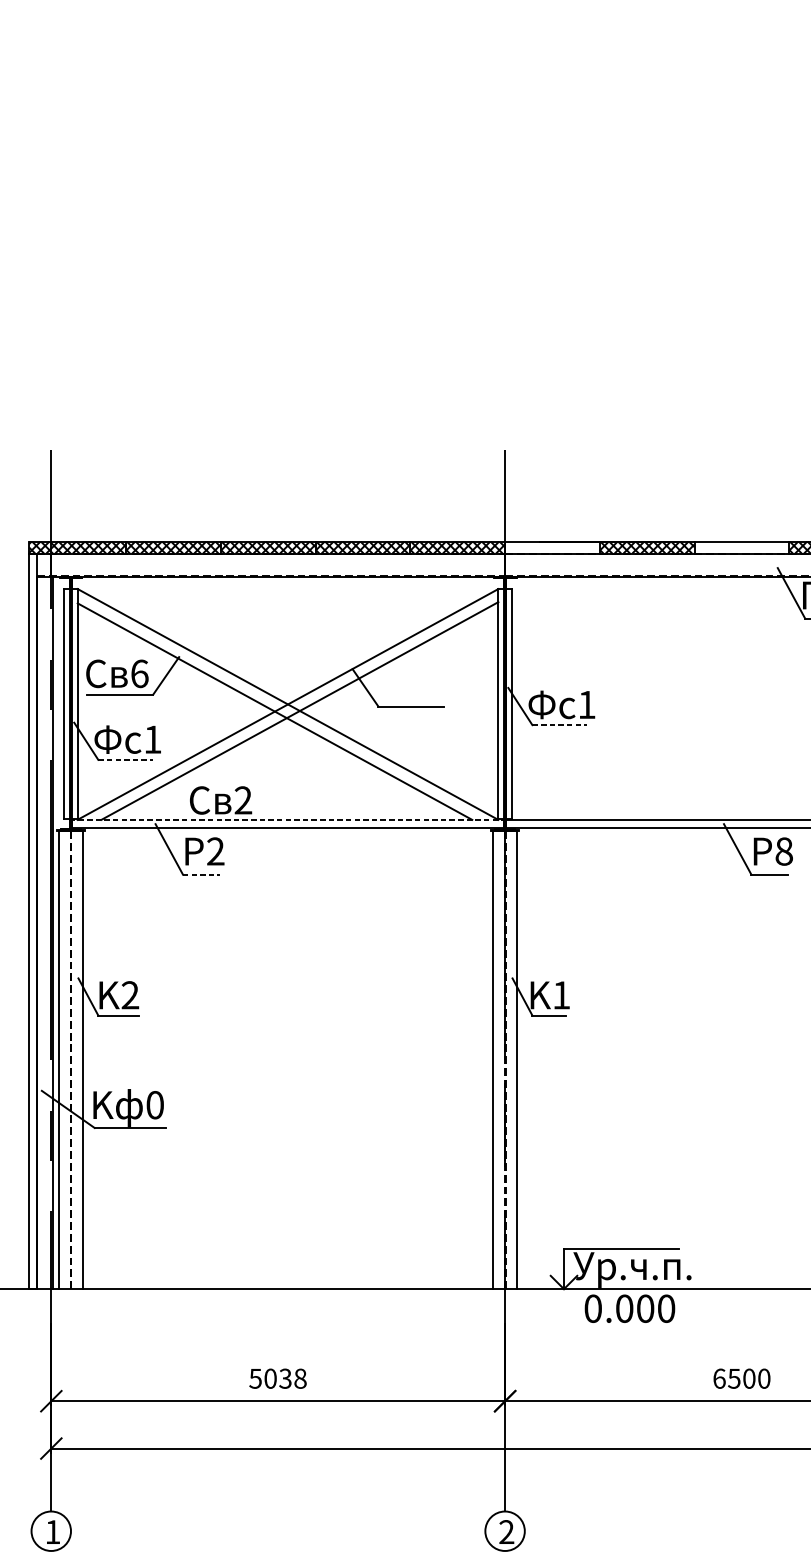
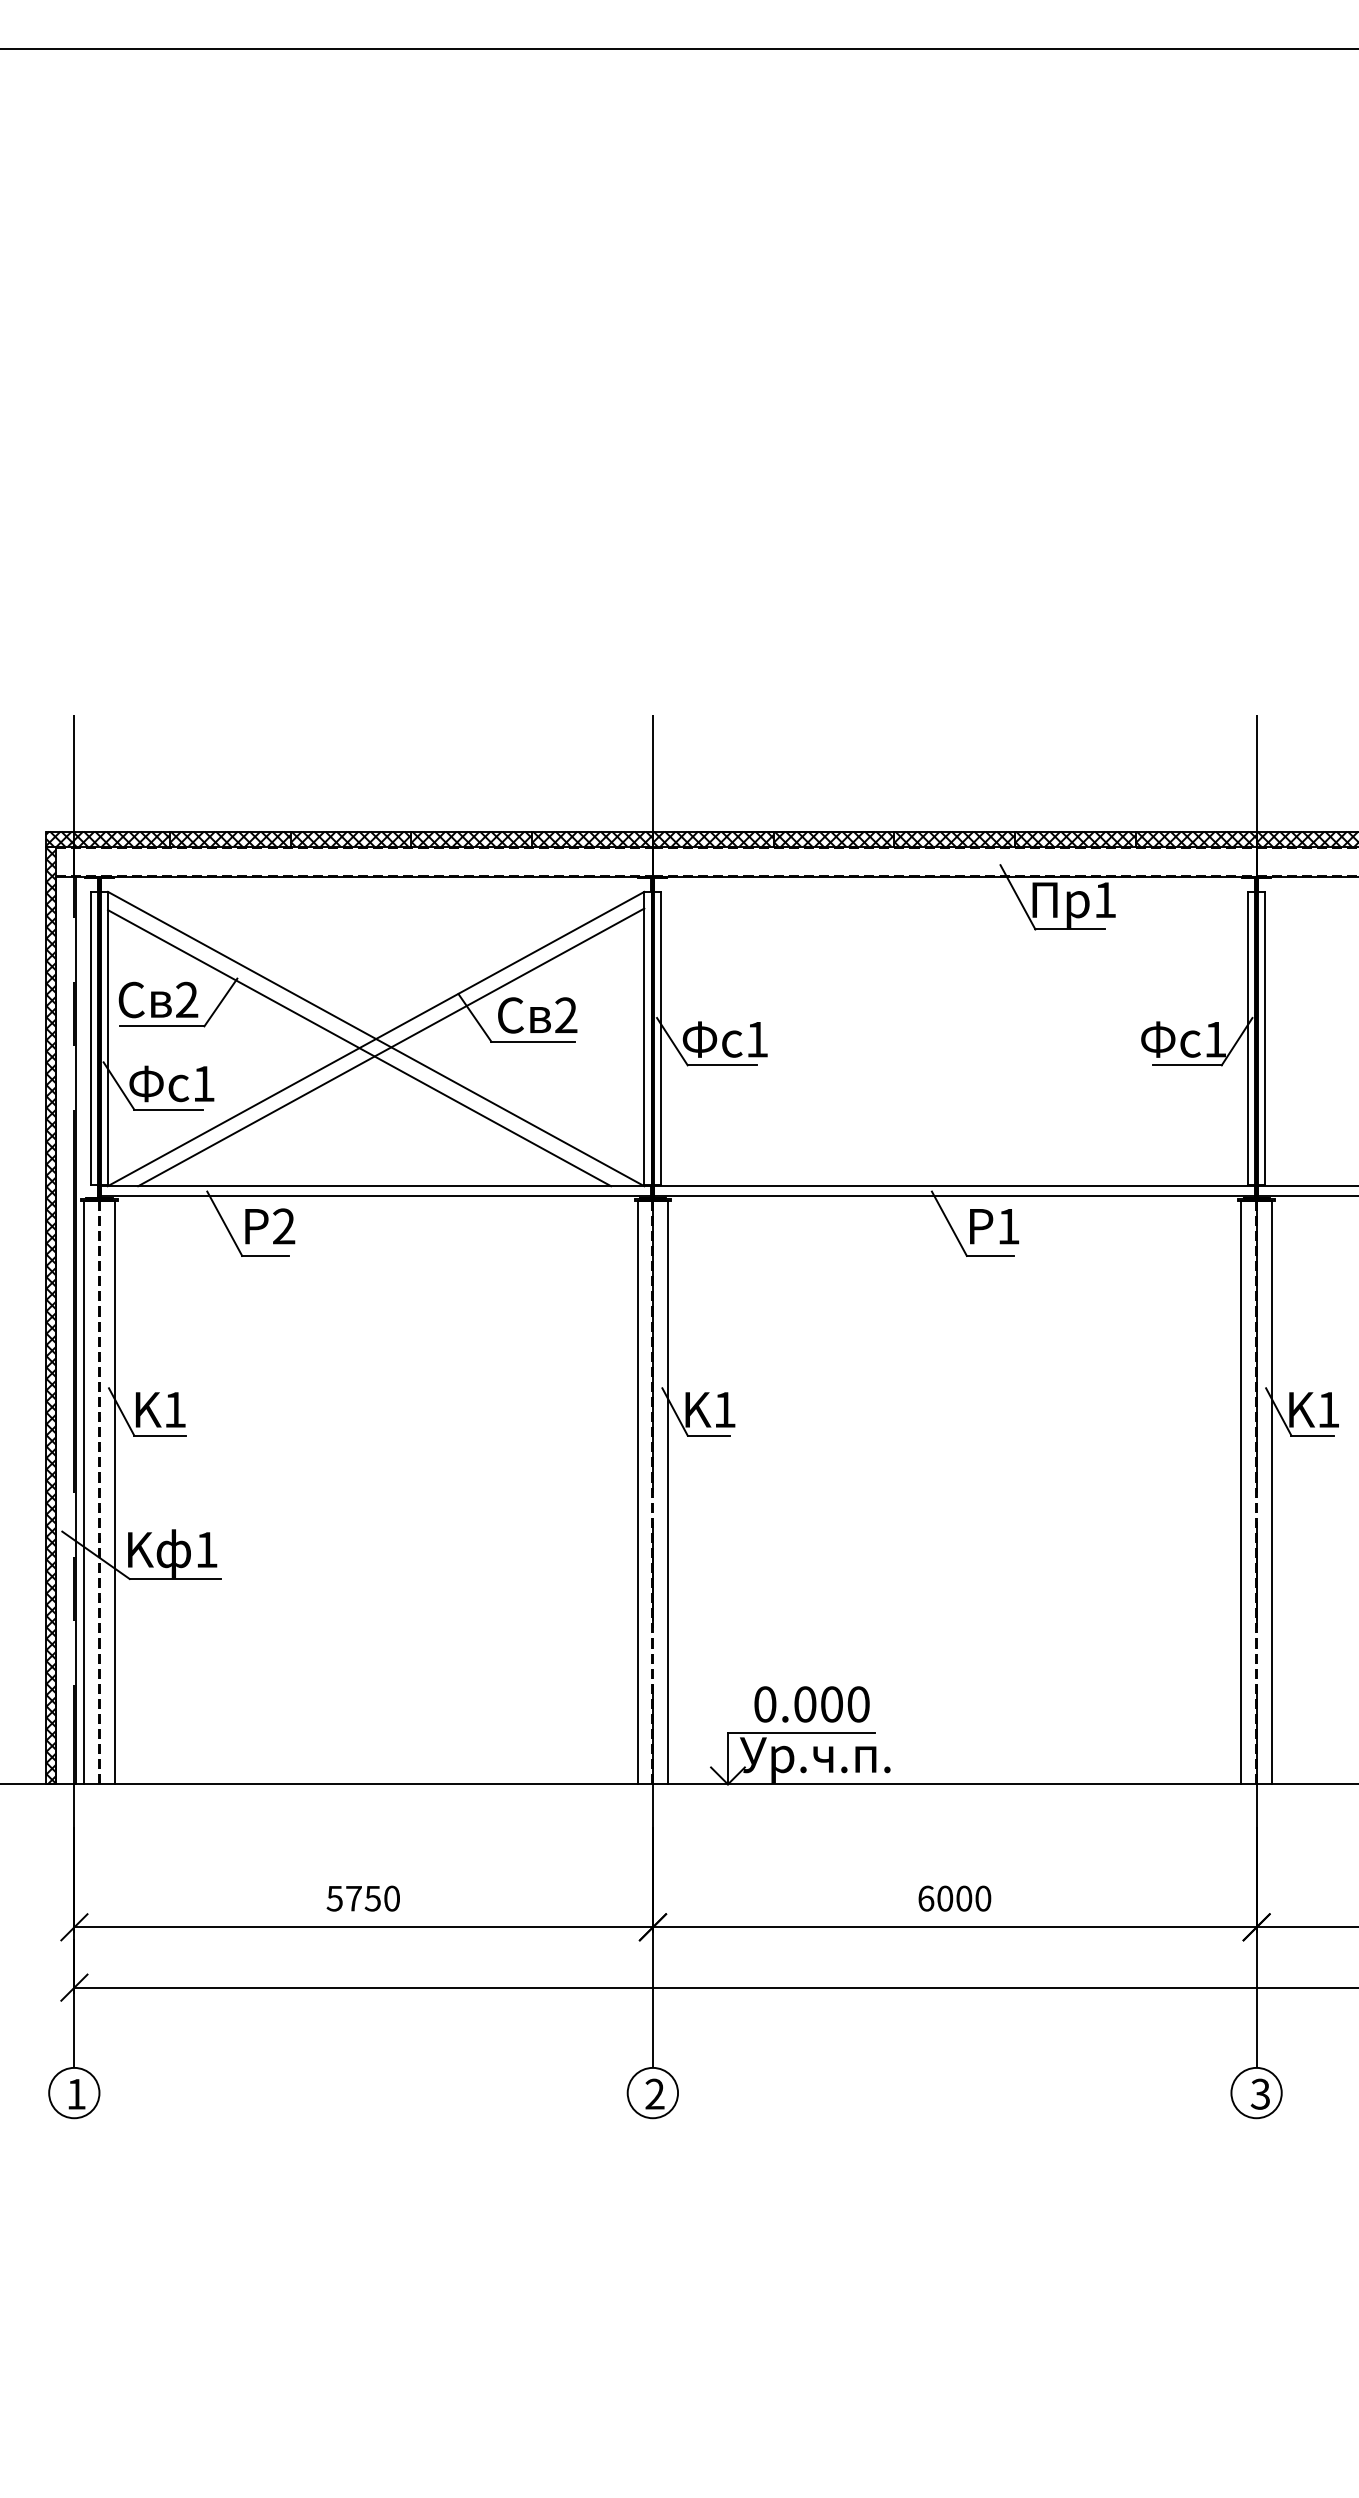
hatch: (551, 547) -> (712, 838), added
hatch: (741, 547) -> (954, 838), added
text: (140, 673) -> (187, 999), 6 -> 2
line: (559, 725) -> (722, 1065), dashed -> solid
line: (125, 759) -> (168, 1109), dashed -> solid
text: (220, 800) -> (537, 1015), moved
line: (286, 820) -> (374, 1186), dashed -> solid
text: (784, 851) -> (1008, 1226), 8 -> 1
line: (202, 874) -> (266, 1255), dashed -> solid
hatch: (33, 921) -> (51, 1315), added
text: (130, 995) -> (175, 1409), K2 -> K1
text: (154, 1104) -> (206, 1549), 0 -> 1
text: (629, 1308) -> (811, 1704), moved
text: (285, 1378) -> (372, 1898), 5038 -> 5750
text: (734, 1378) -> (945, 1898), 6500 -> 6000

